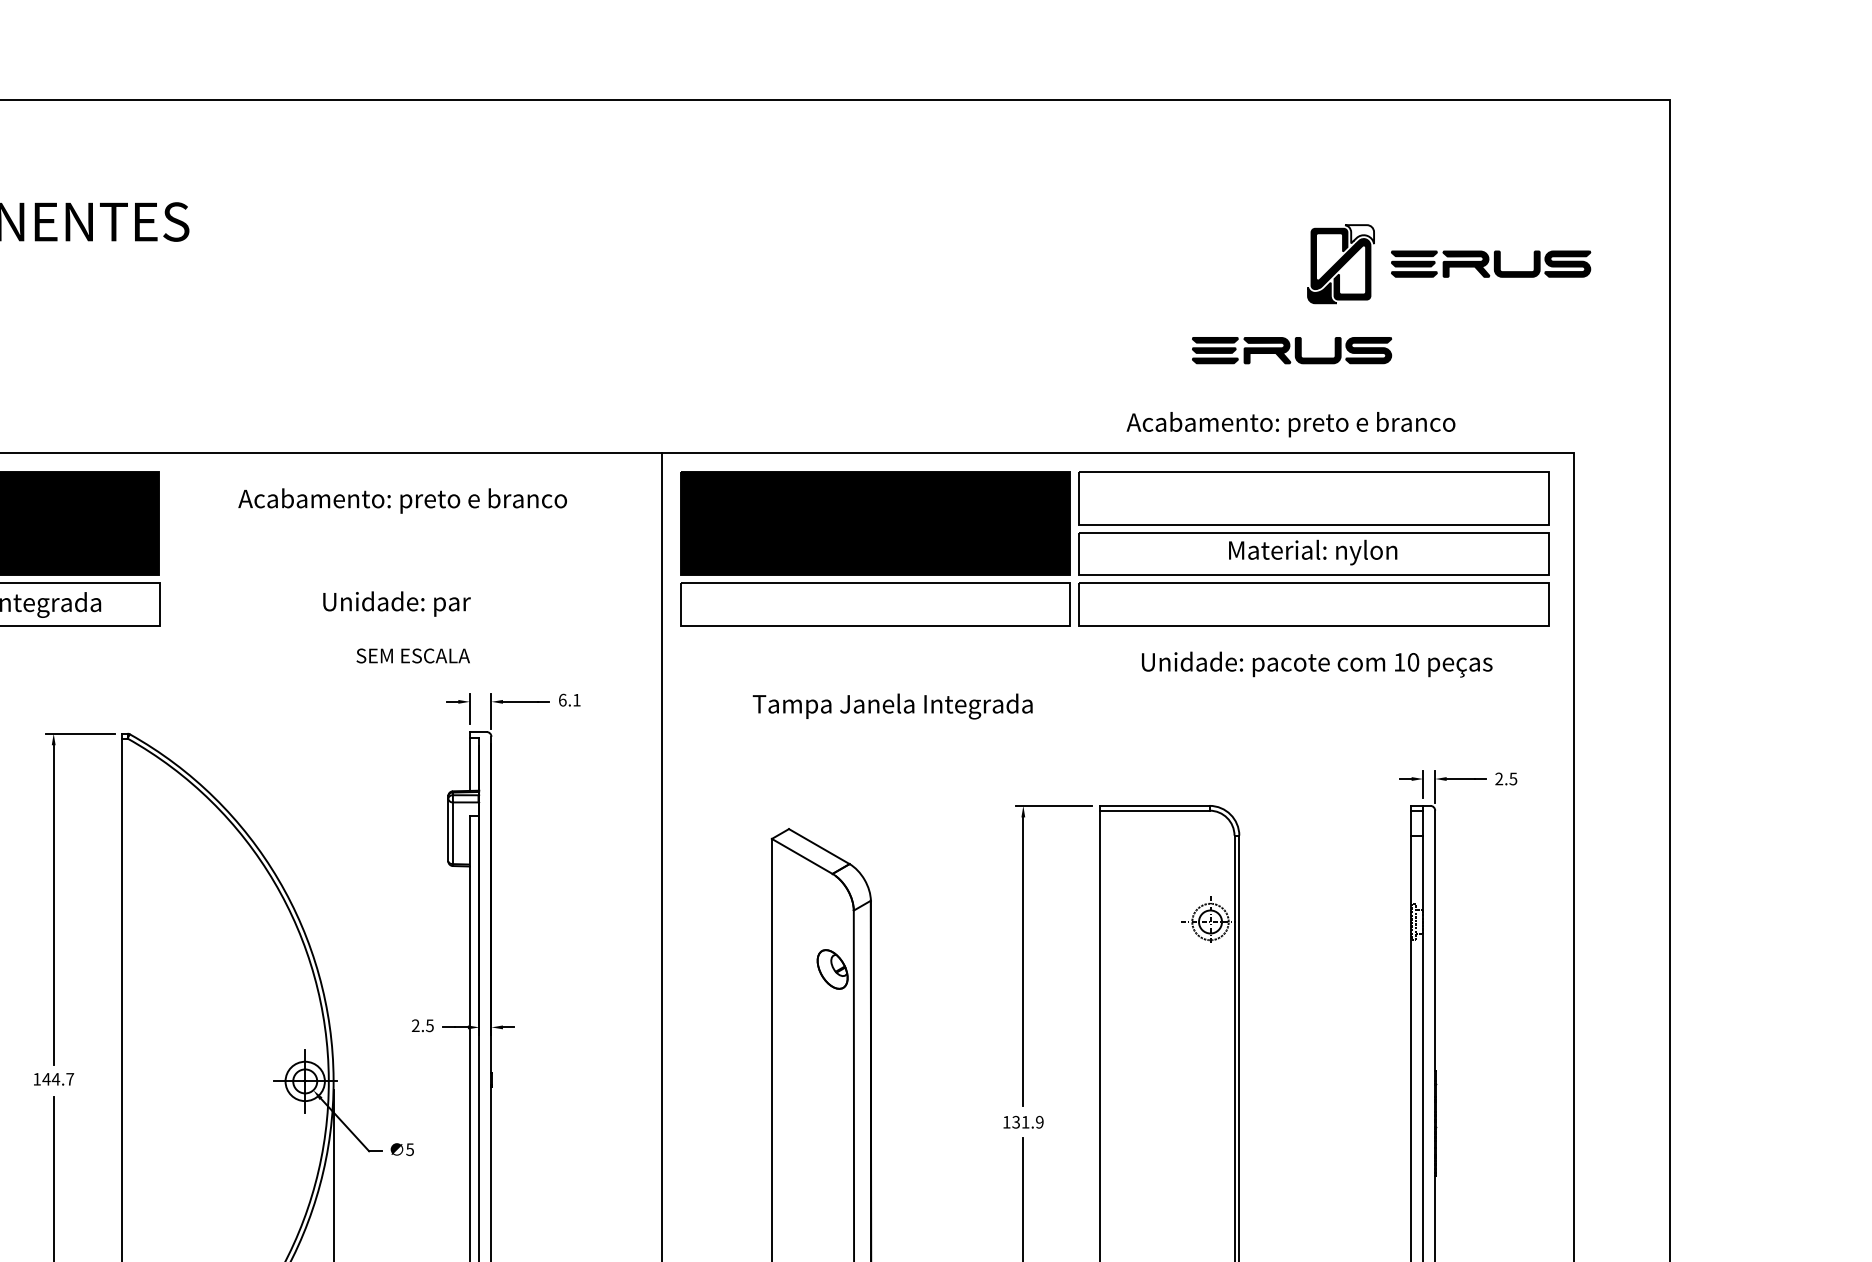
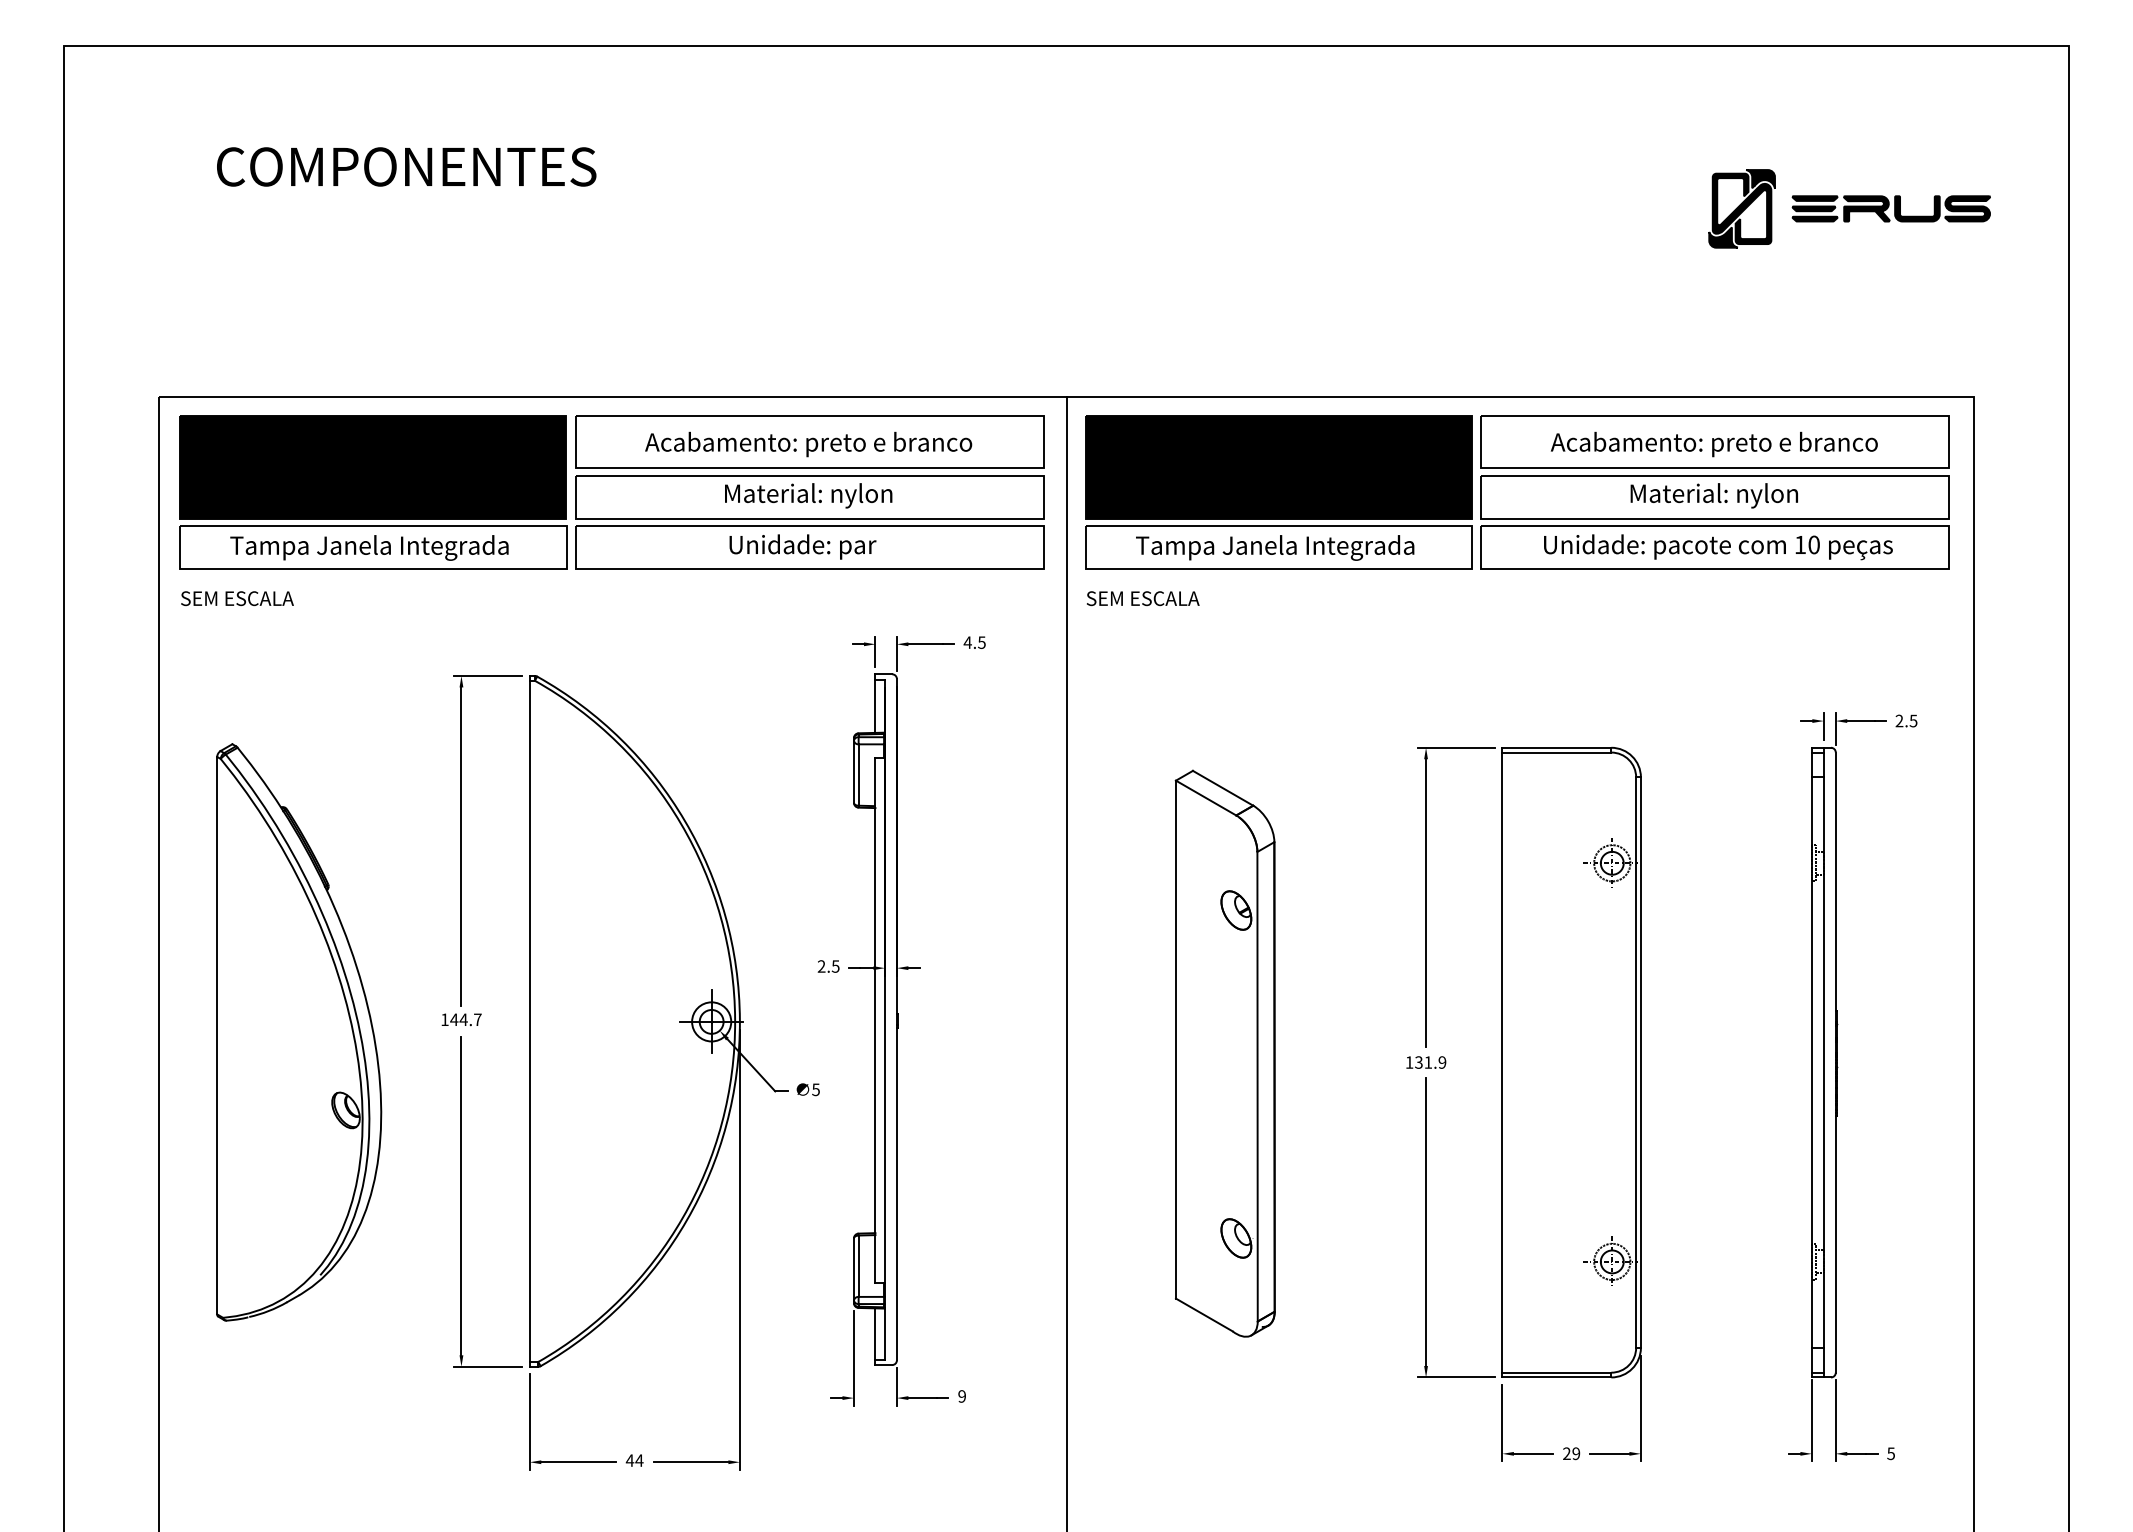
fill: (1359, 234) -> (1760, 179), added
part: (1291, 350) -> (1692, 294), removed
text: (1290, 424) -> (1713, 444), moved
part: (403, 549) -> (809, 492), added
text: (413, 655) -> (1143, 598), moved
text: (1317, 664) -> (1718, 547), moved
text: (569, 700) -> (974, 642), 6.1 -> 4.5
text: (893, 706) -> (1275, 547), moved

